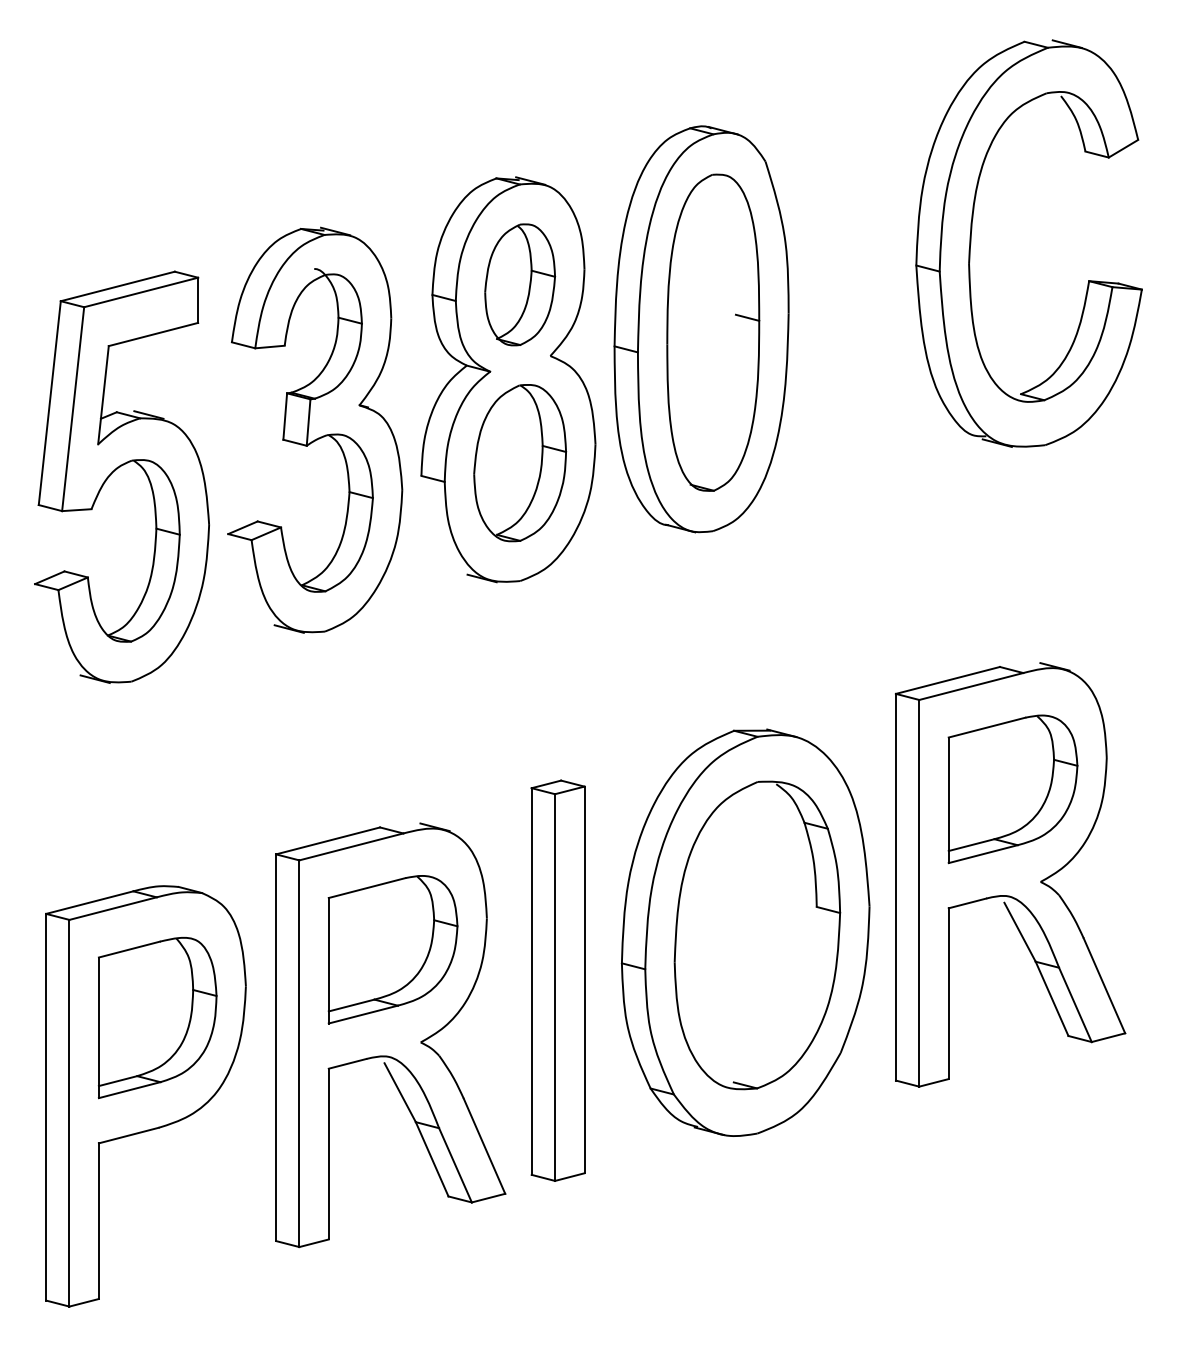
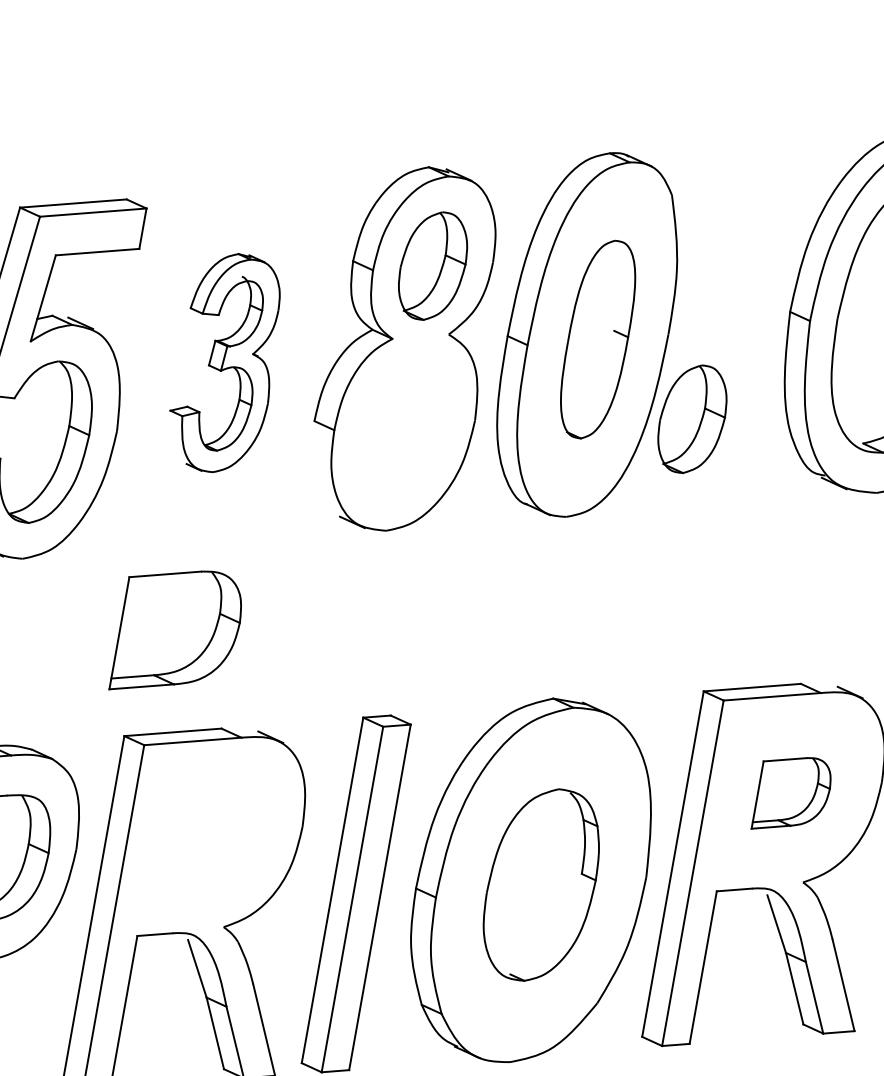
part: (713, 332) -> (598, 339), size x0.7
part: (831, 400) -> (692, 419), added
part: (315, 429) -> (227, 362), size x0.6
part: (520, 463) -> (404, 425), removed
part: (1012, 789) -> (792, 795), size x0.6
part: (757, 935) -> (541, 885), size x0.7
part: (392, 949) -> (178, 633), moved

